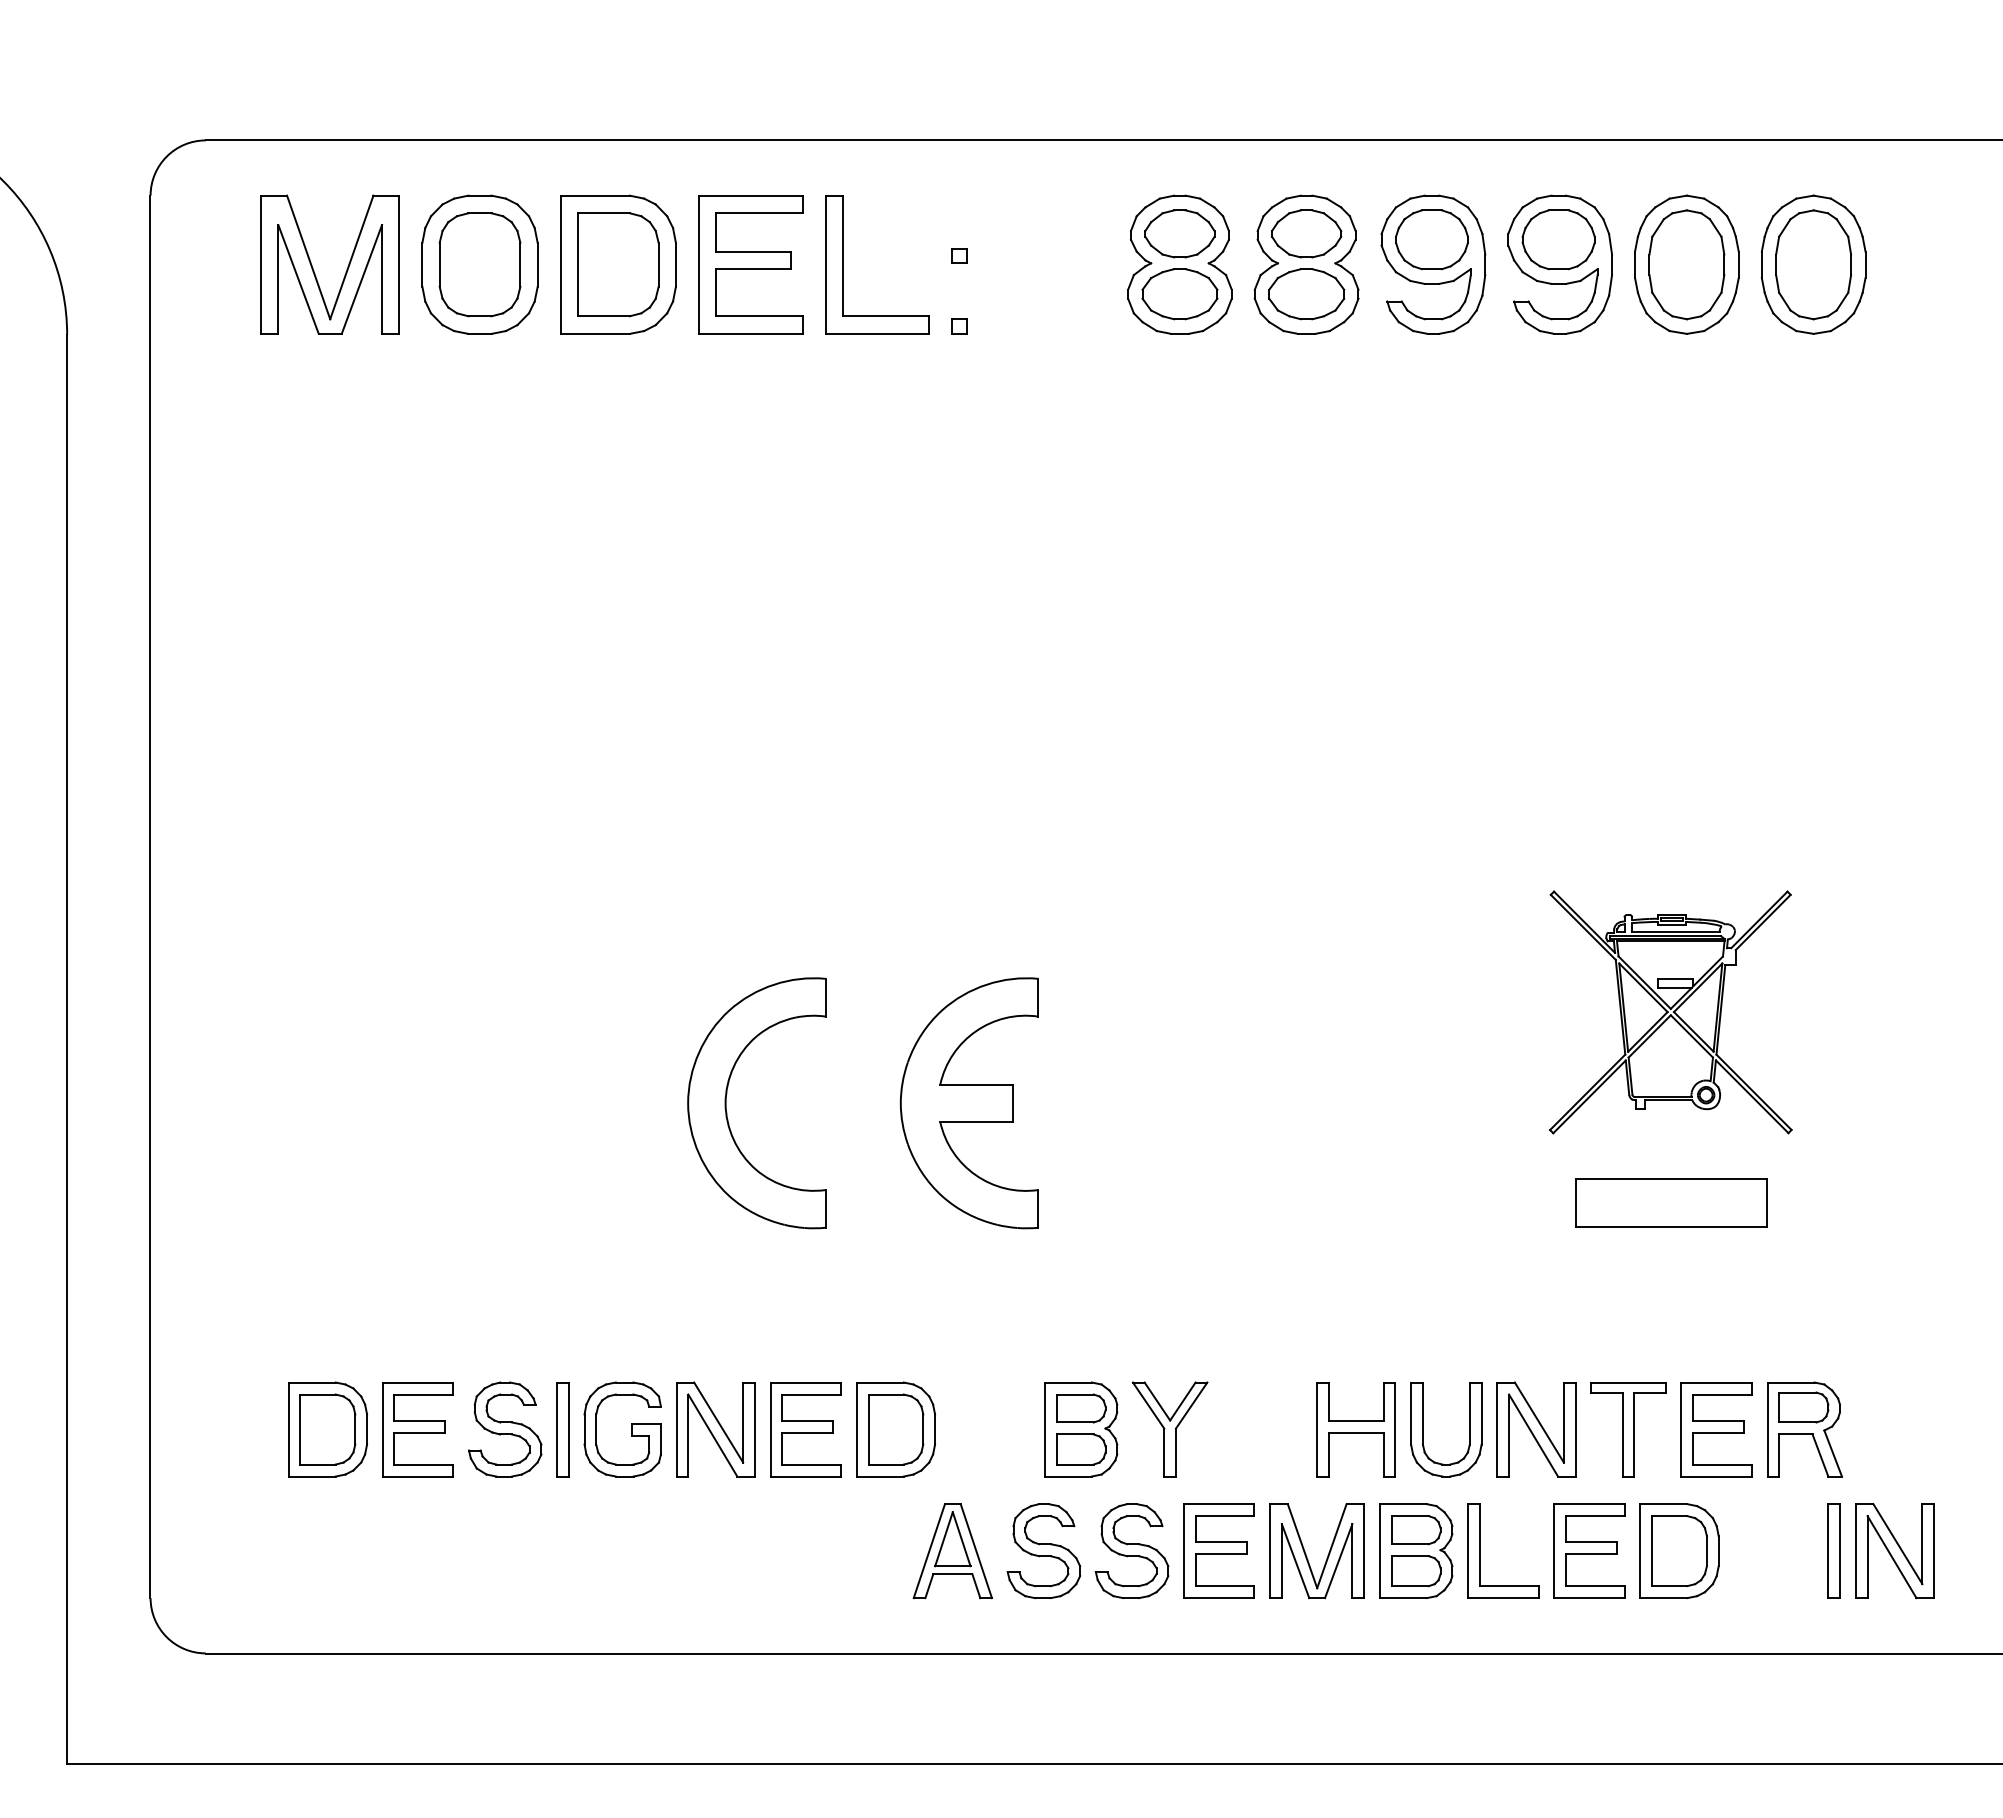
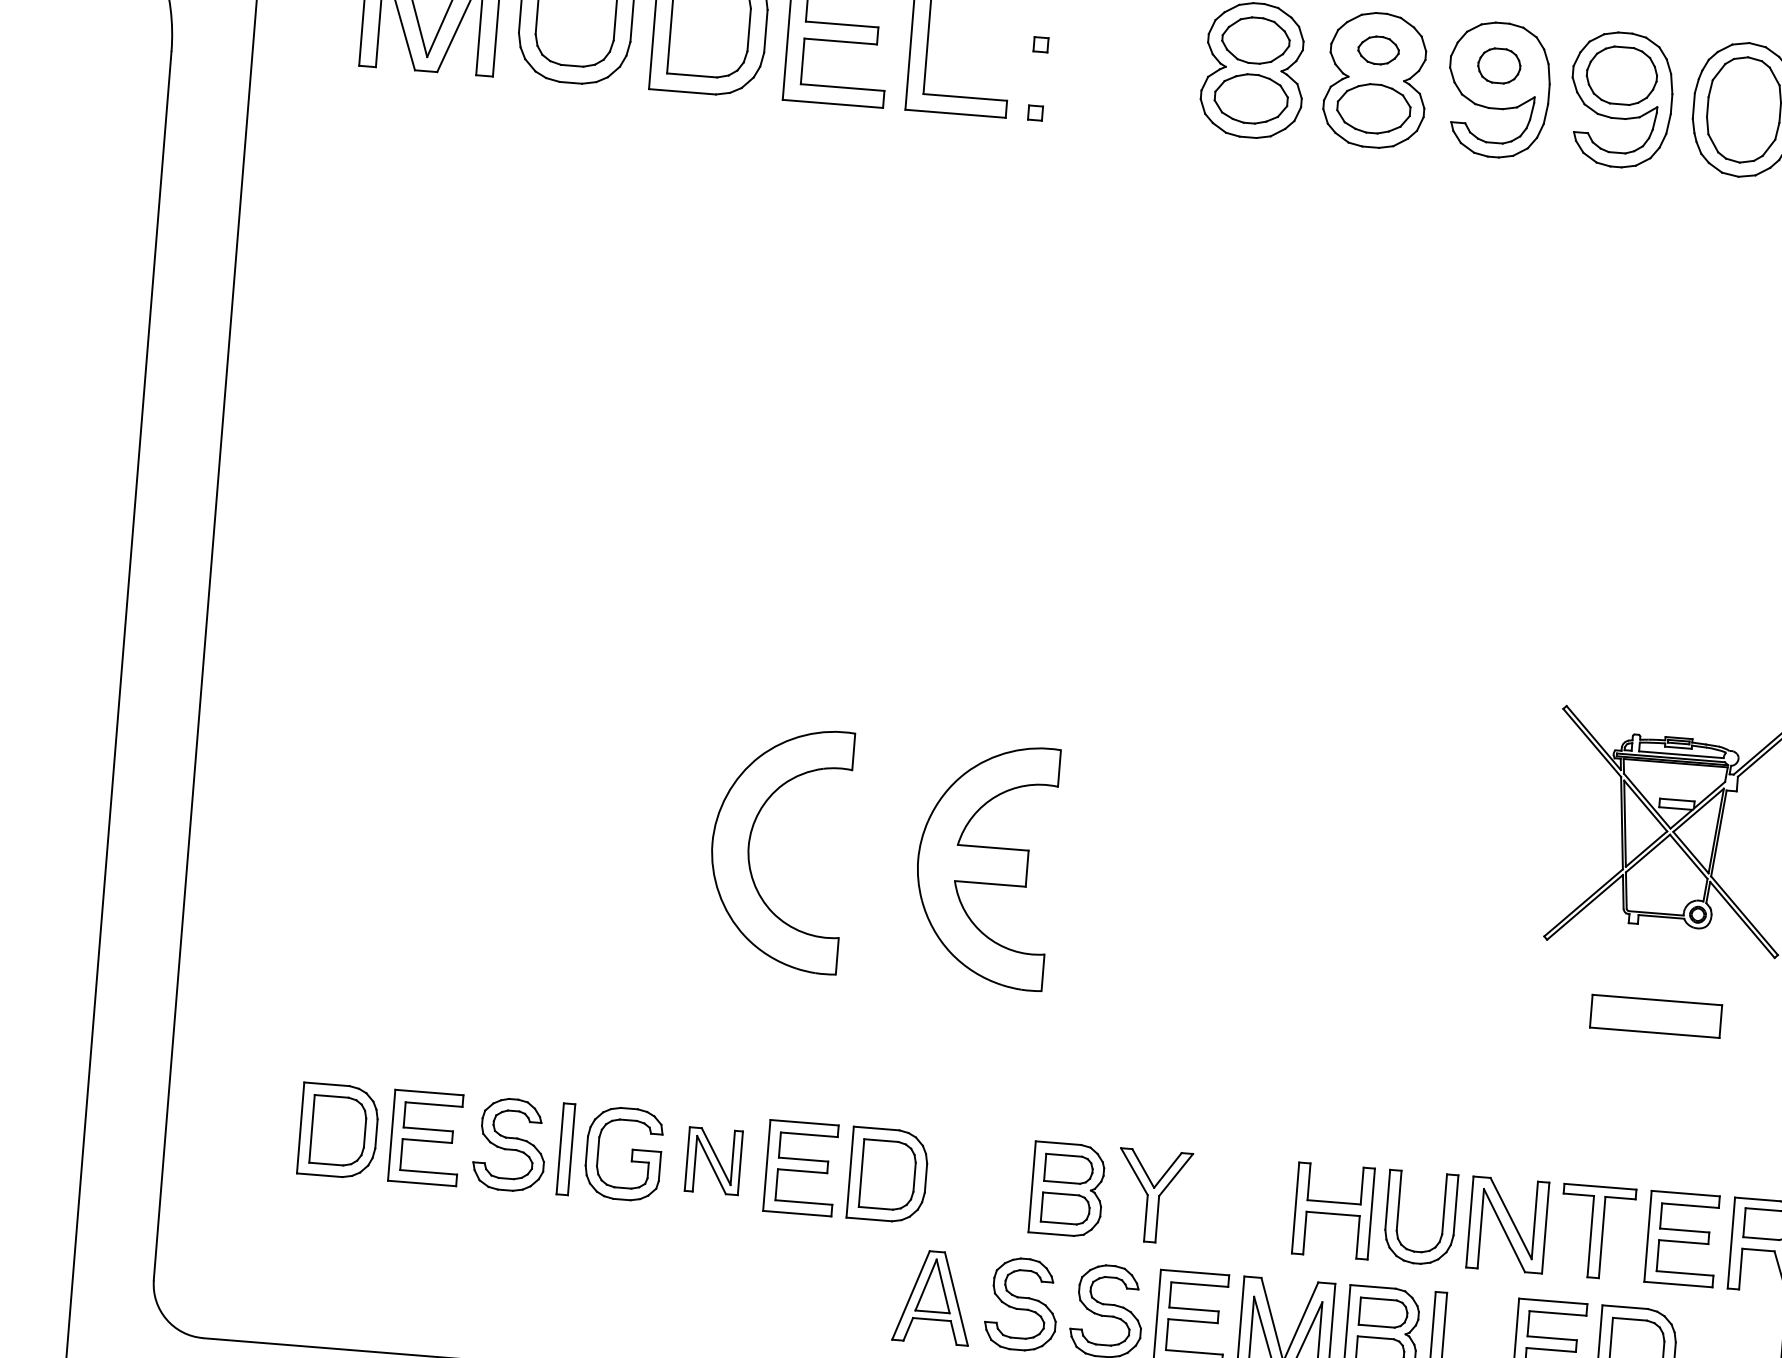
part: (1306, 233) -> (1378, 50), size x0.6
part: (1431, 239) -> (1498, 65), size x0.6
part: (1671, 1202) -> (1656, 1015), size x0.7
part: (715, 1429) -> (713, 1161), size x0.7

